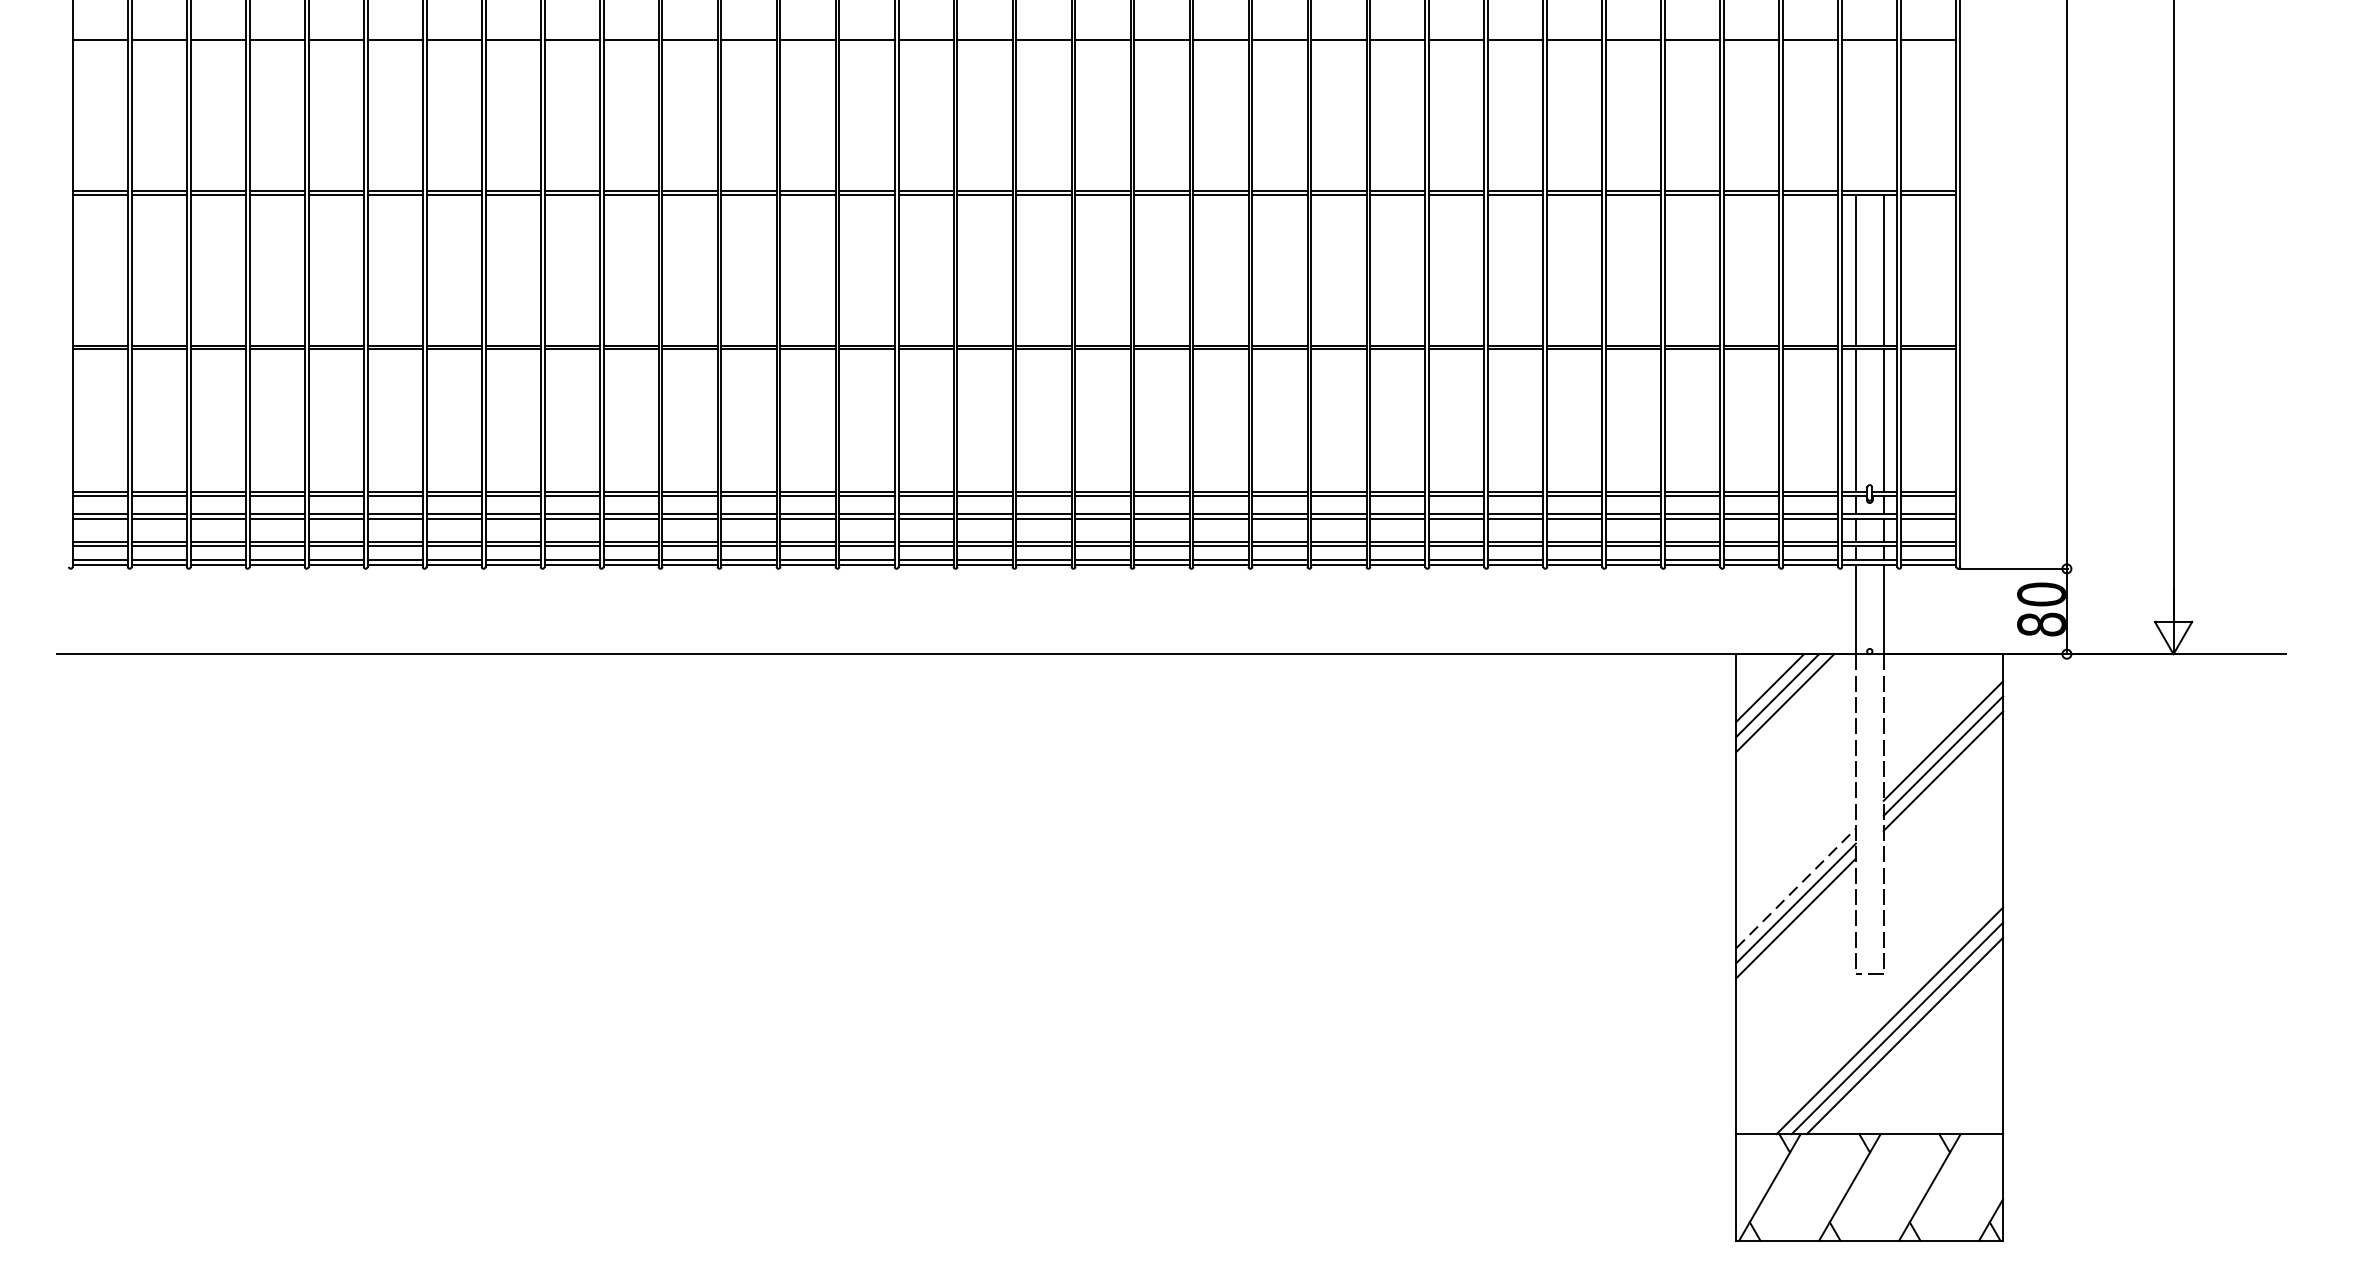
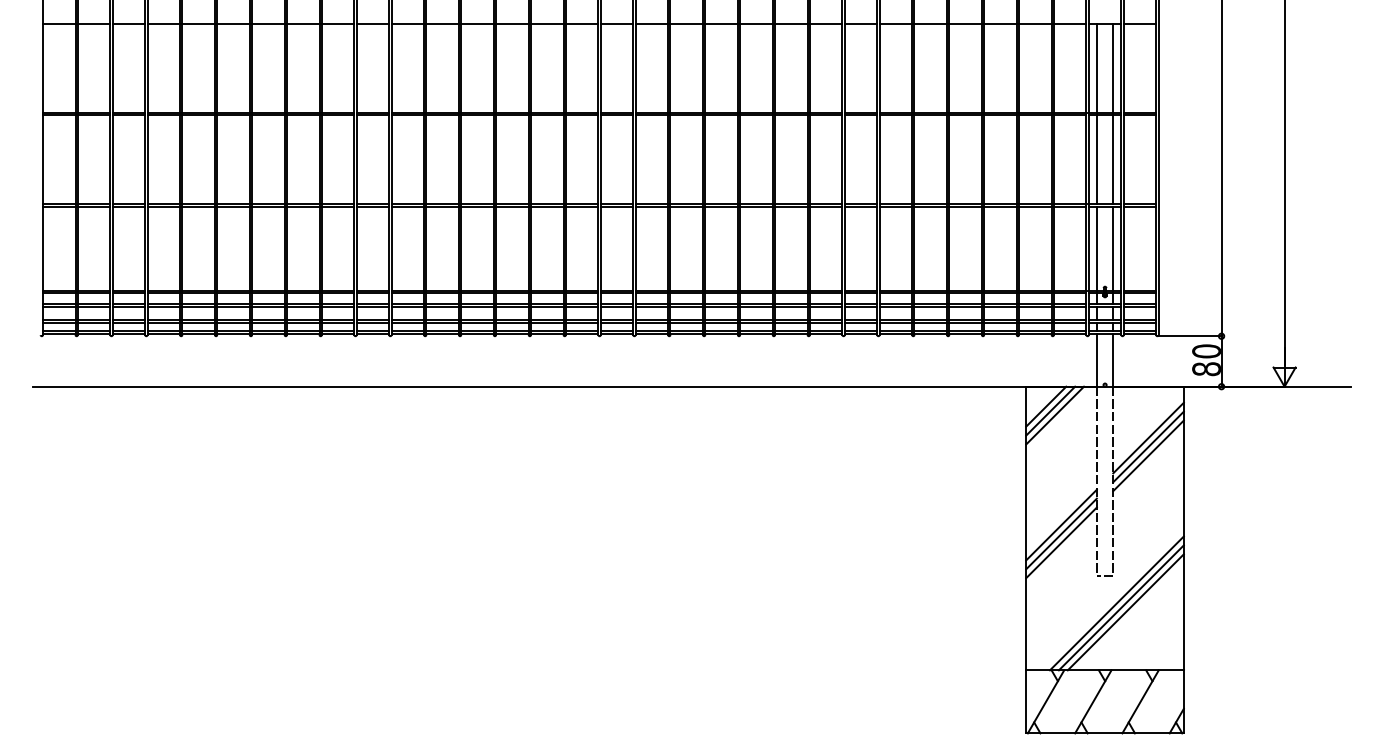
line: (1855, 114) -> (1096, 67), added
line: (1884, 114) -> (1113, 67), added
line: (1796, 889) -> (1061, 525), dashed -> solid

